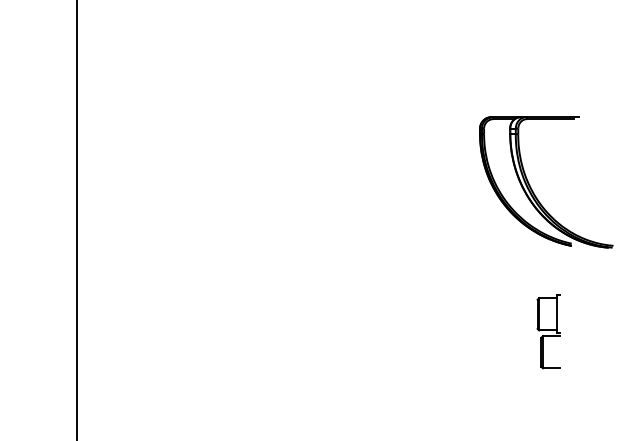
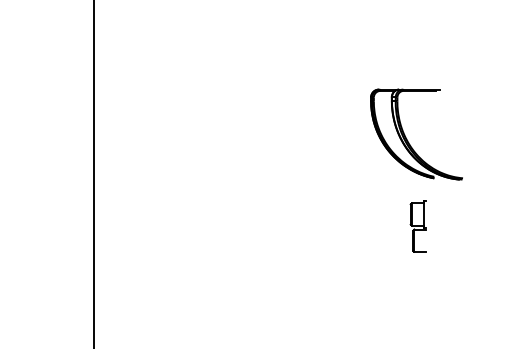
part: (534, 190) -> (408, 140), moved

